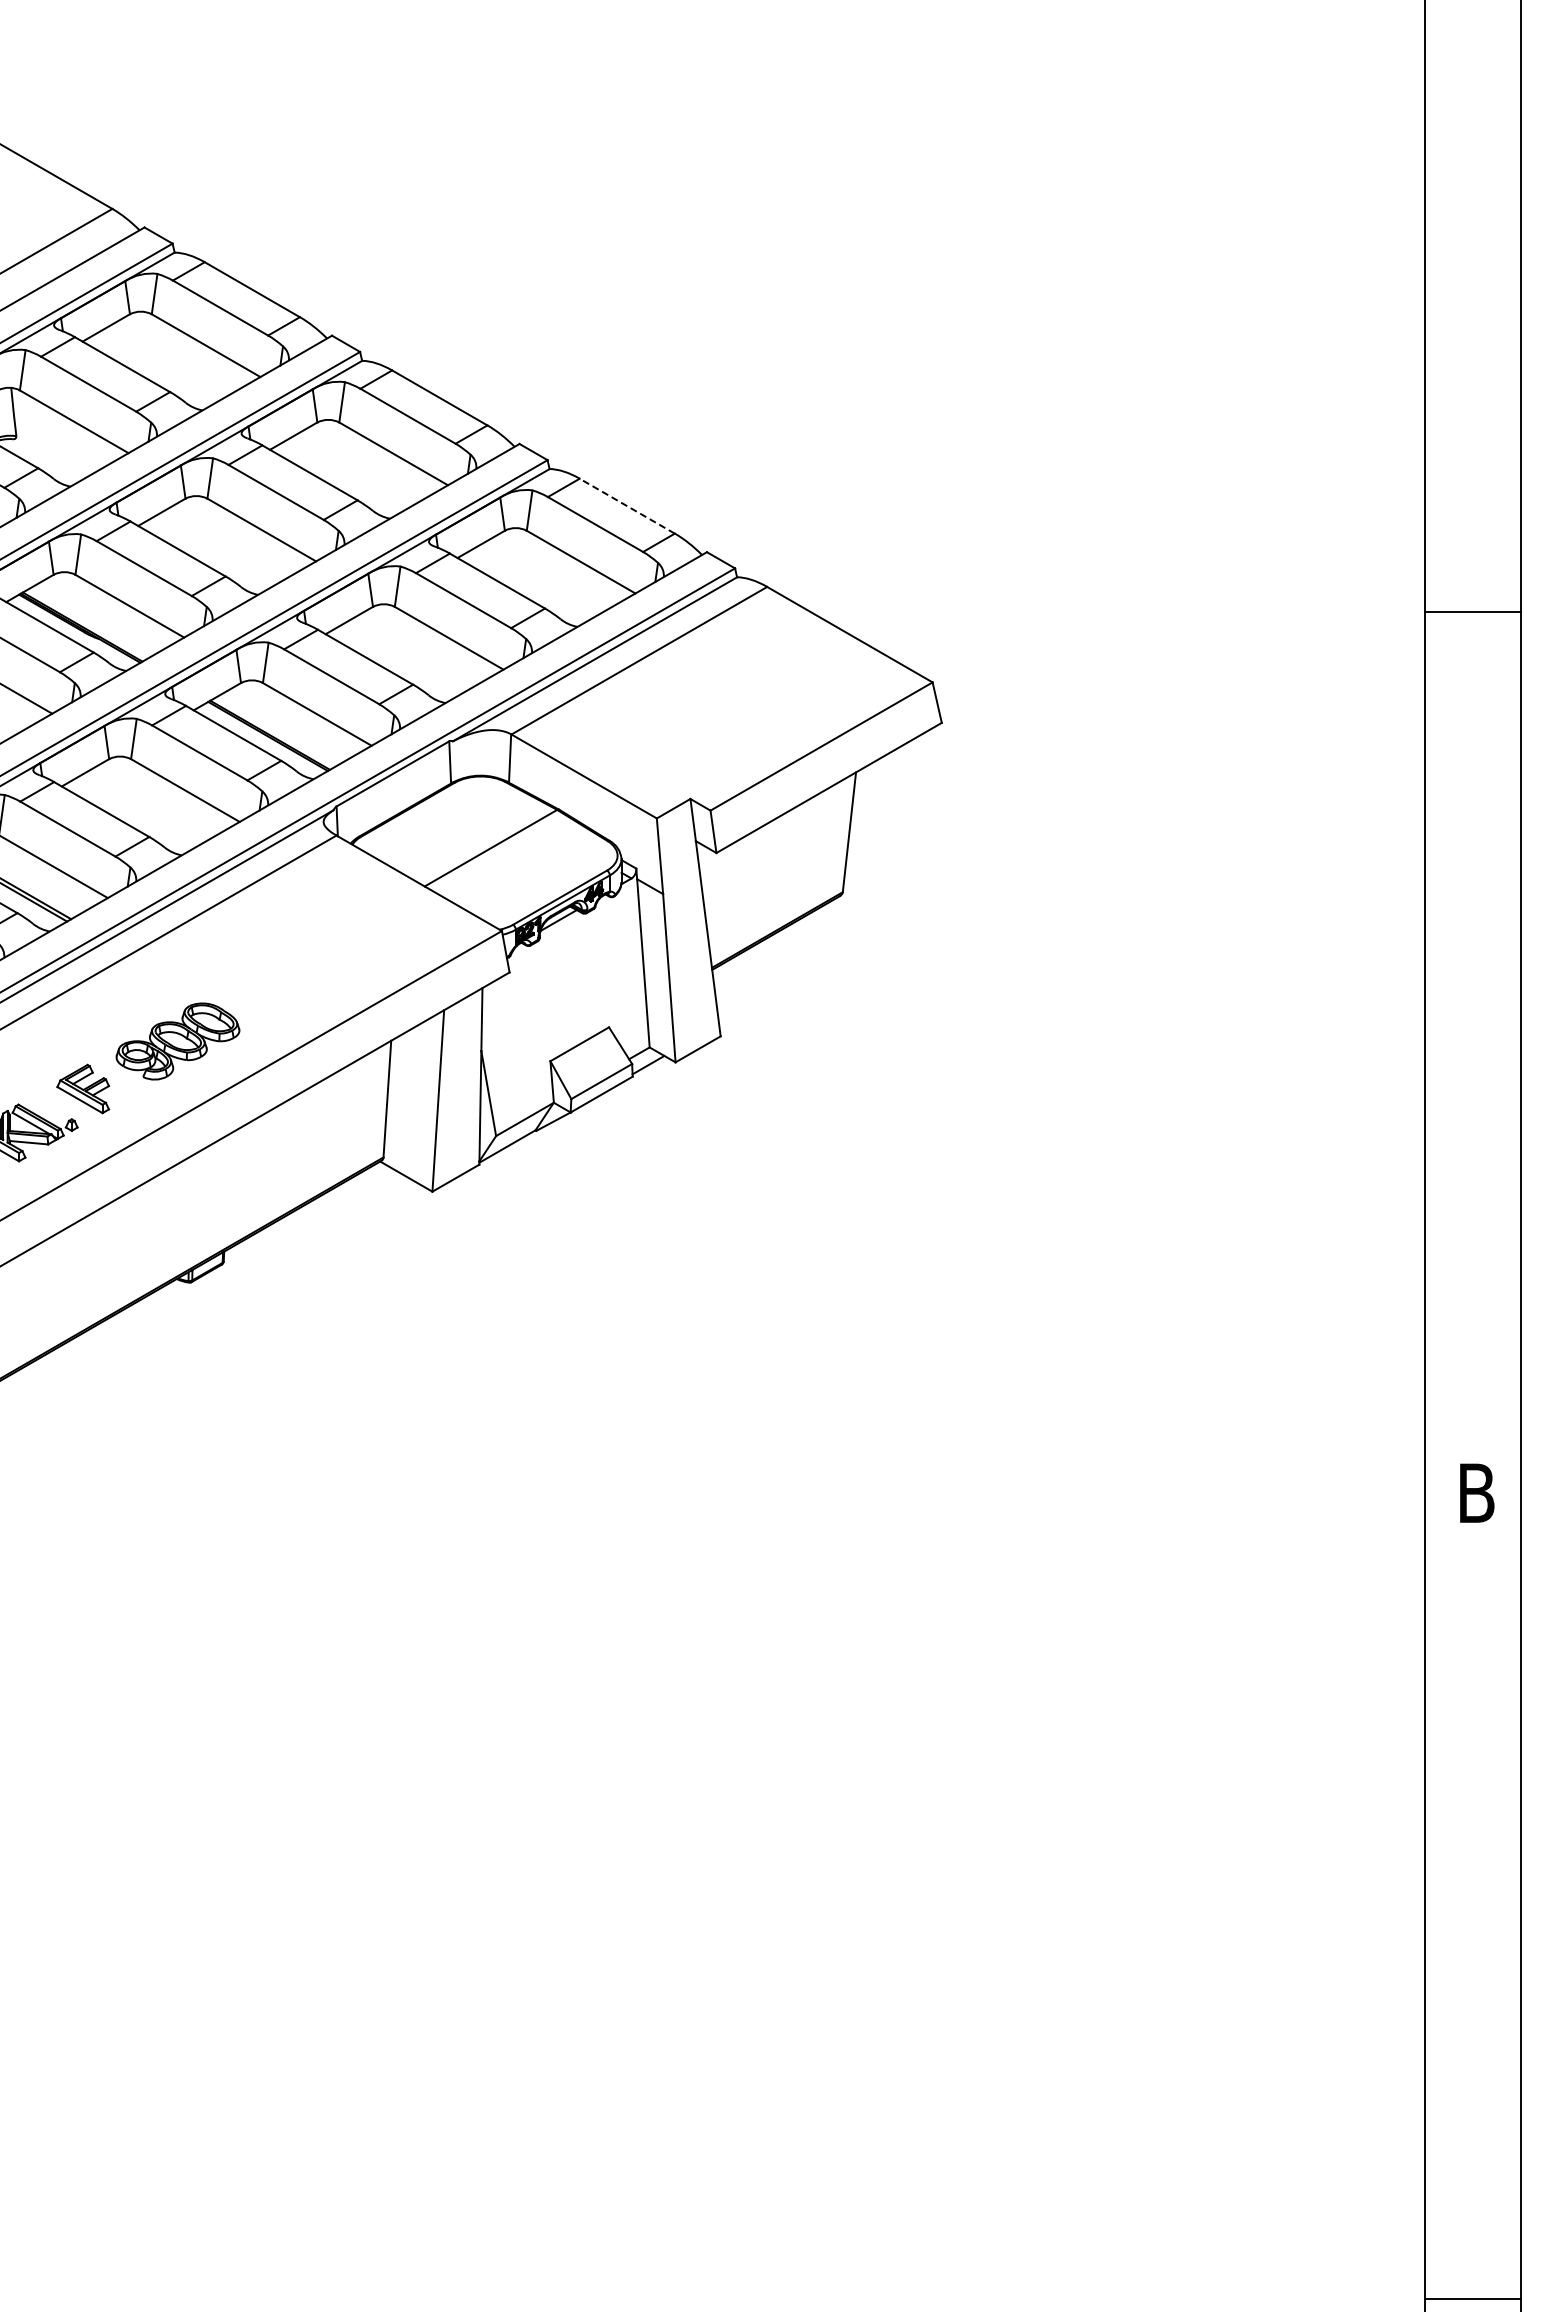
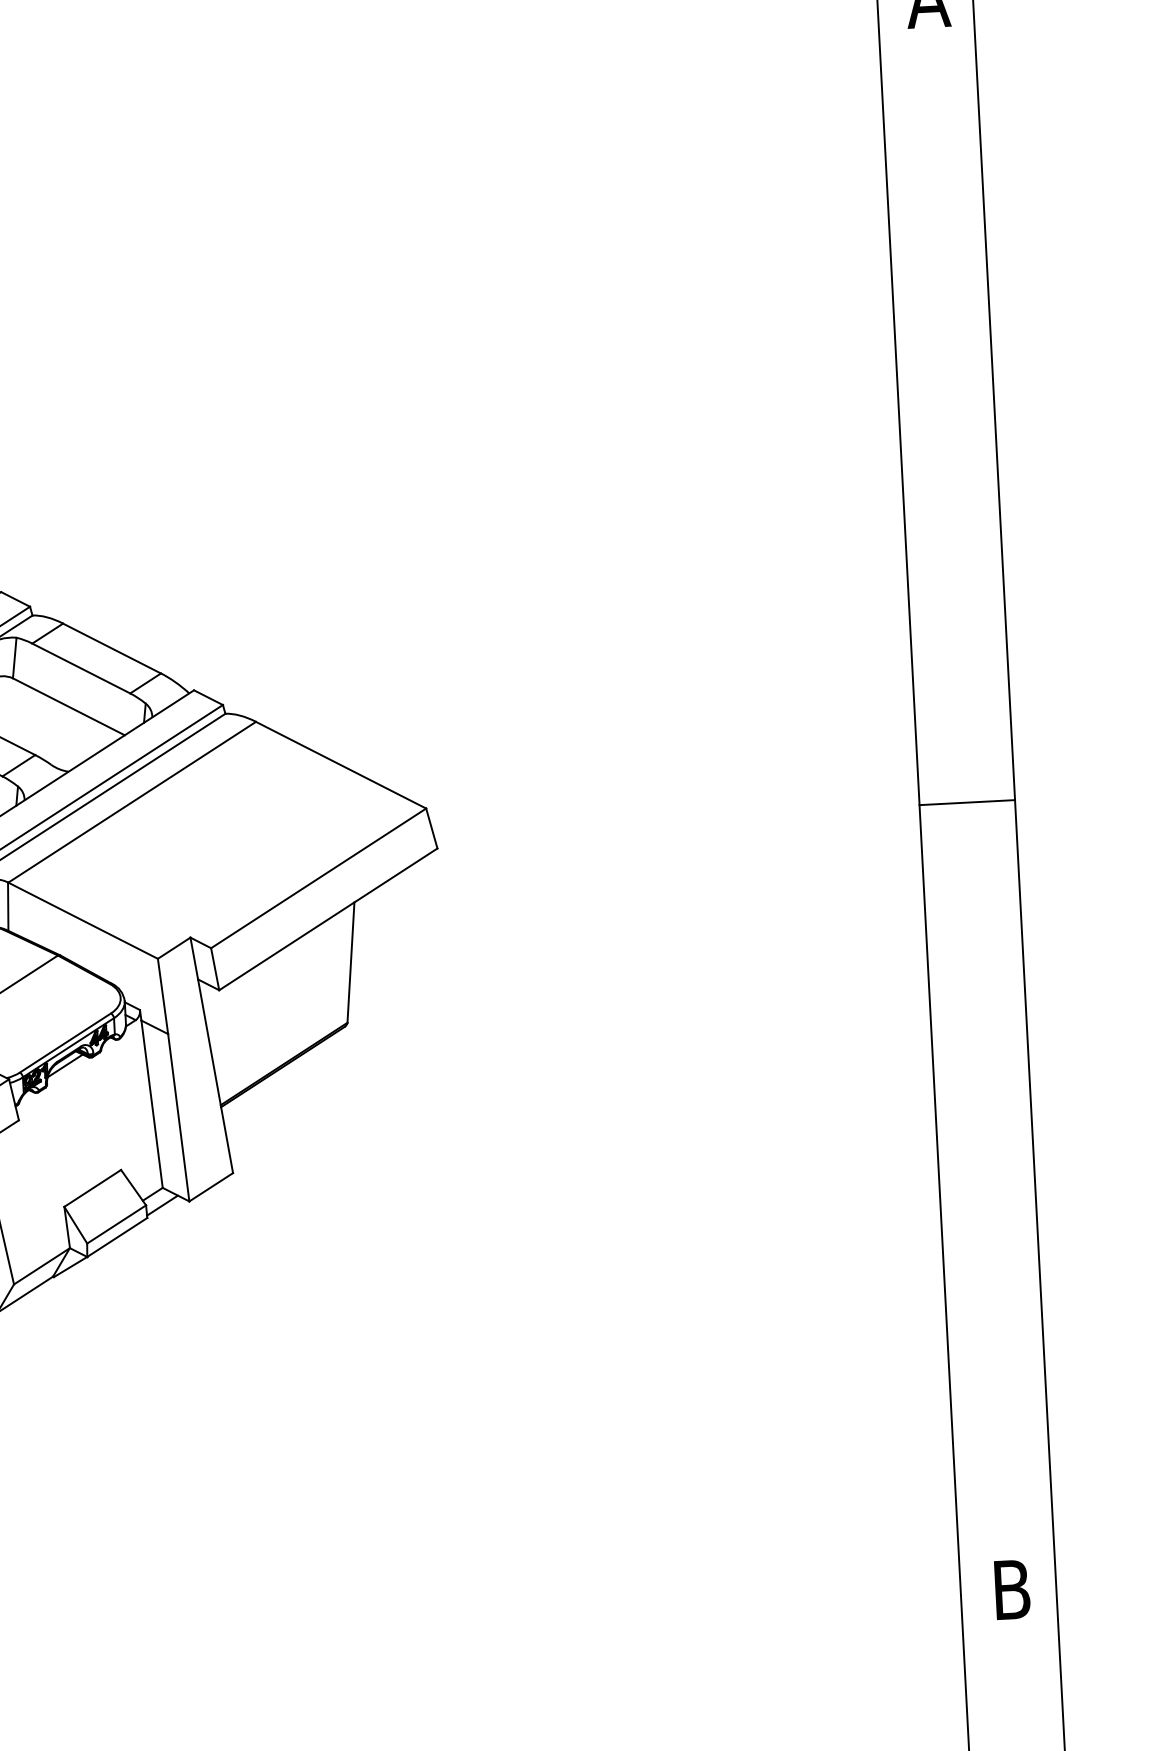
line: (627, 506) -> (112, 648), dashed -> solid
line: (1473, 611) -> (967, 802), moved

